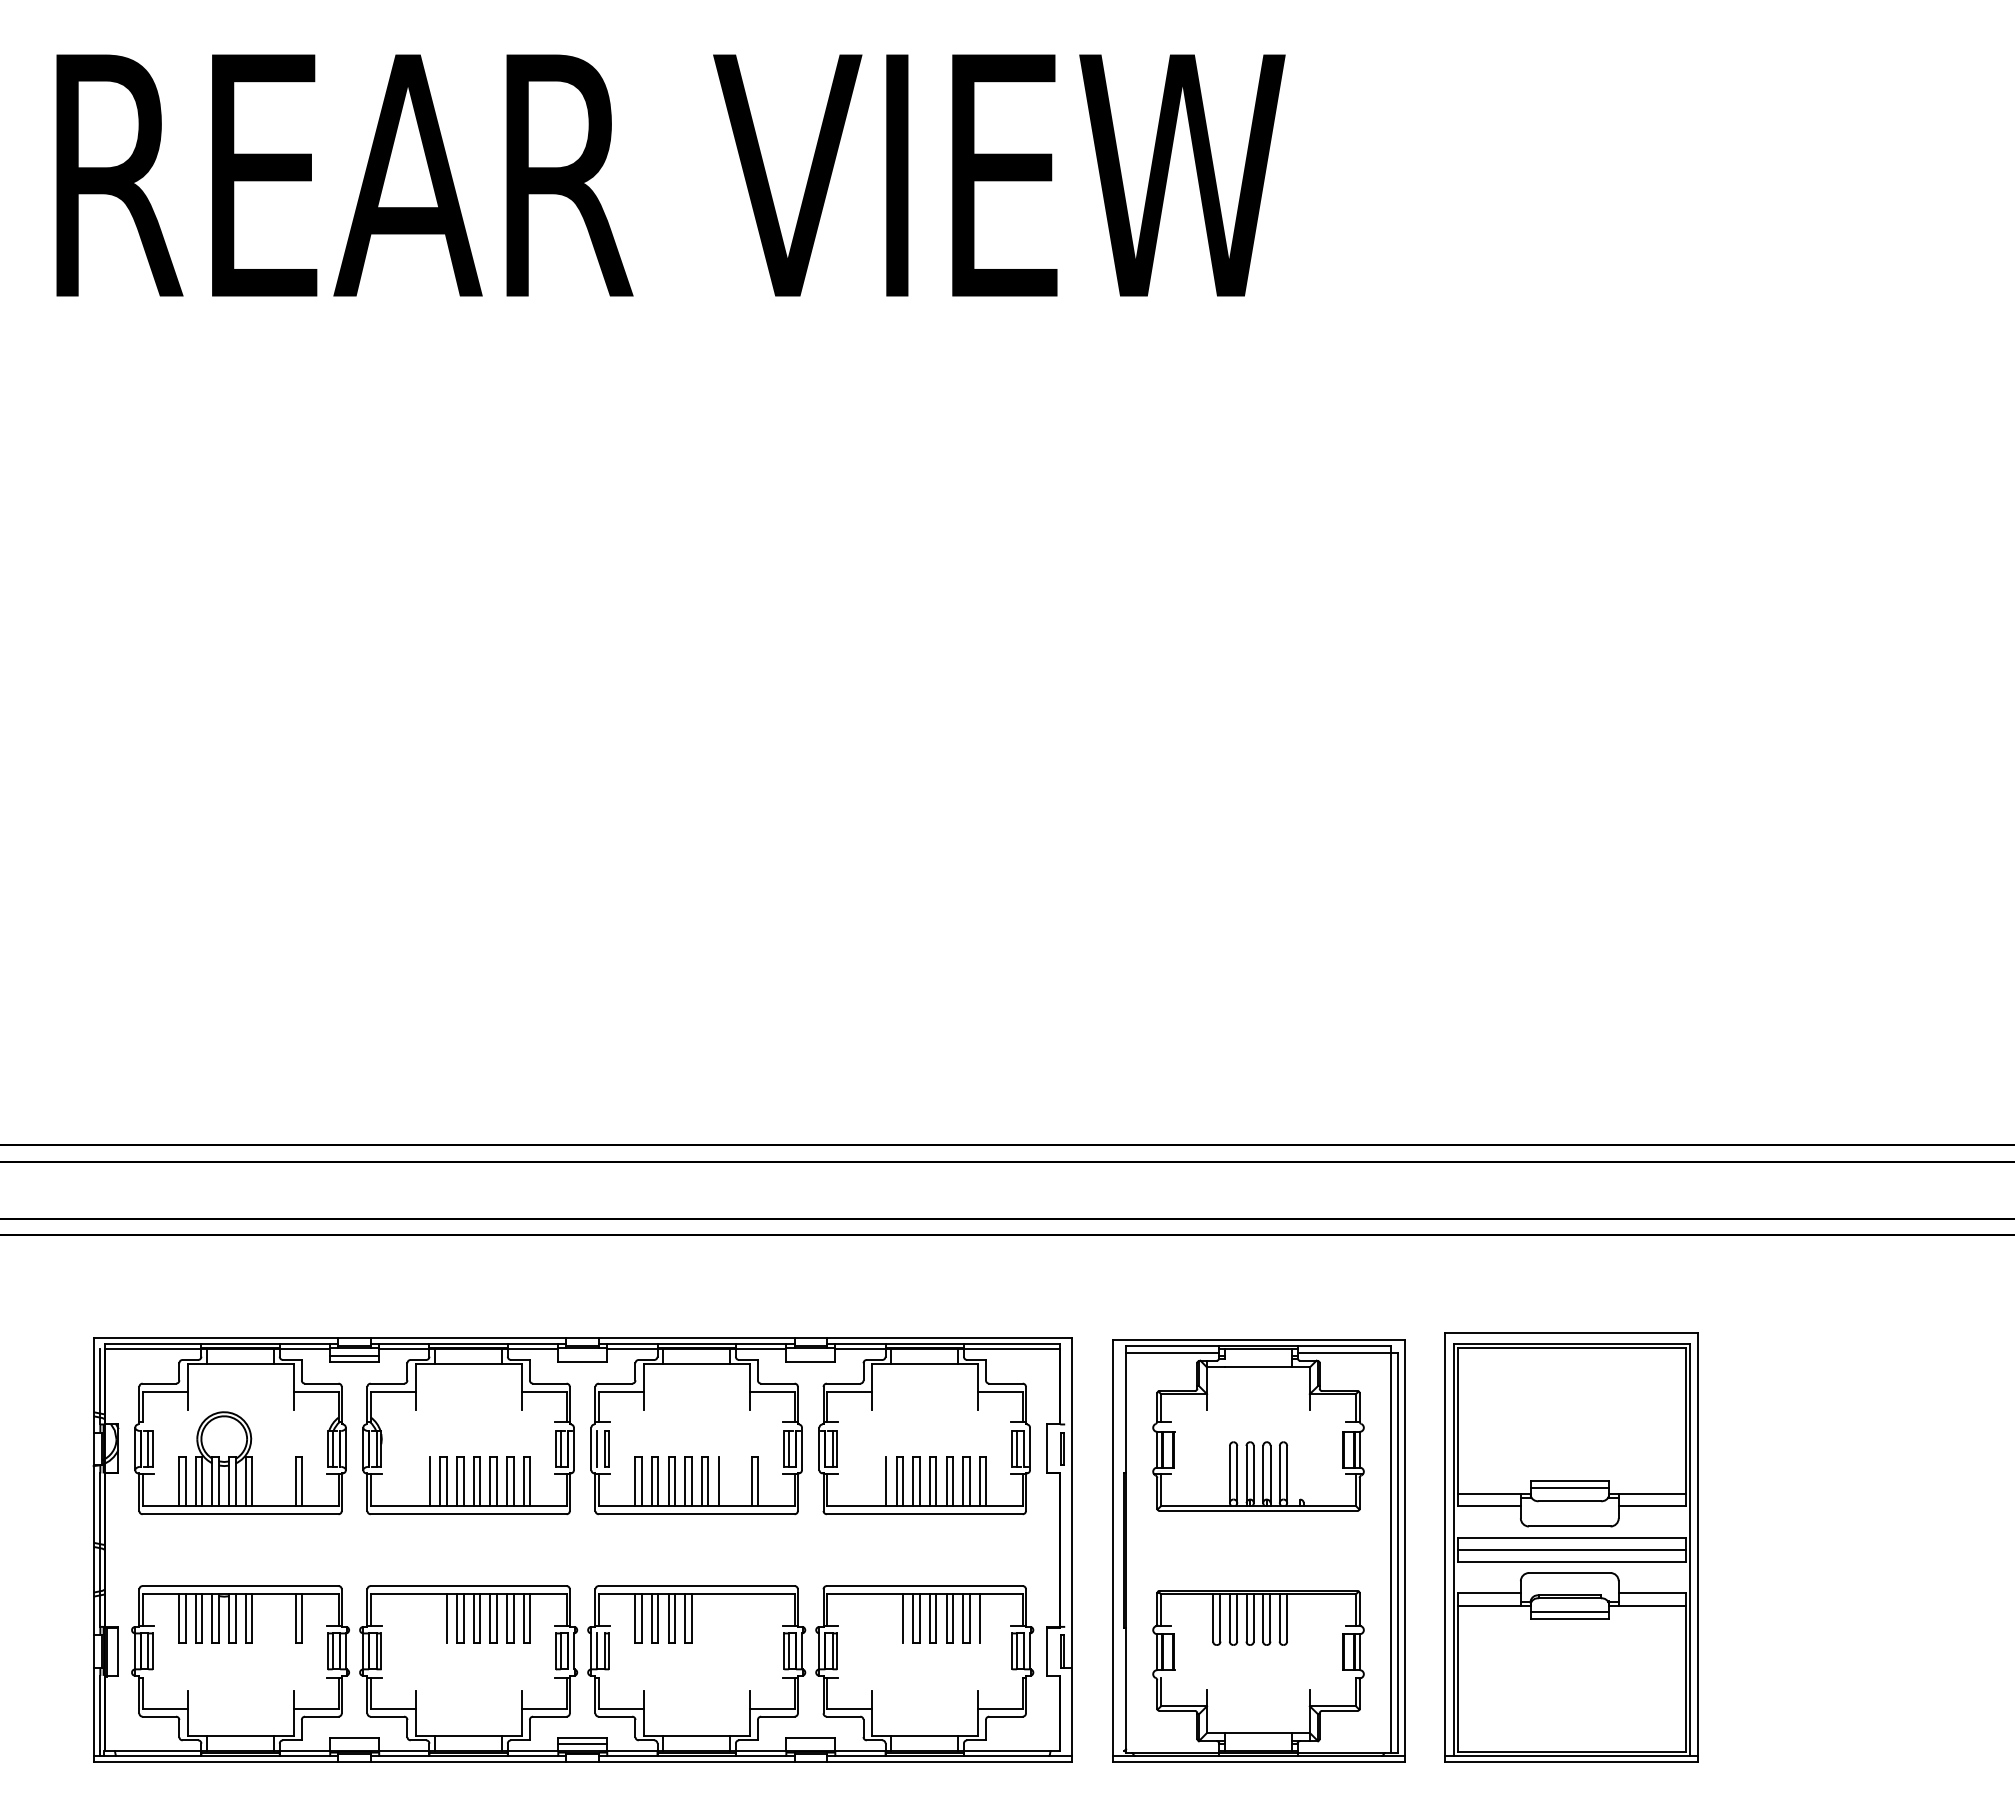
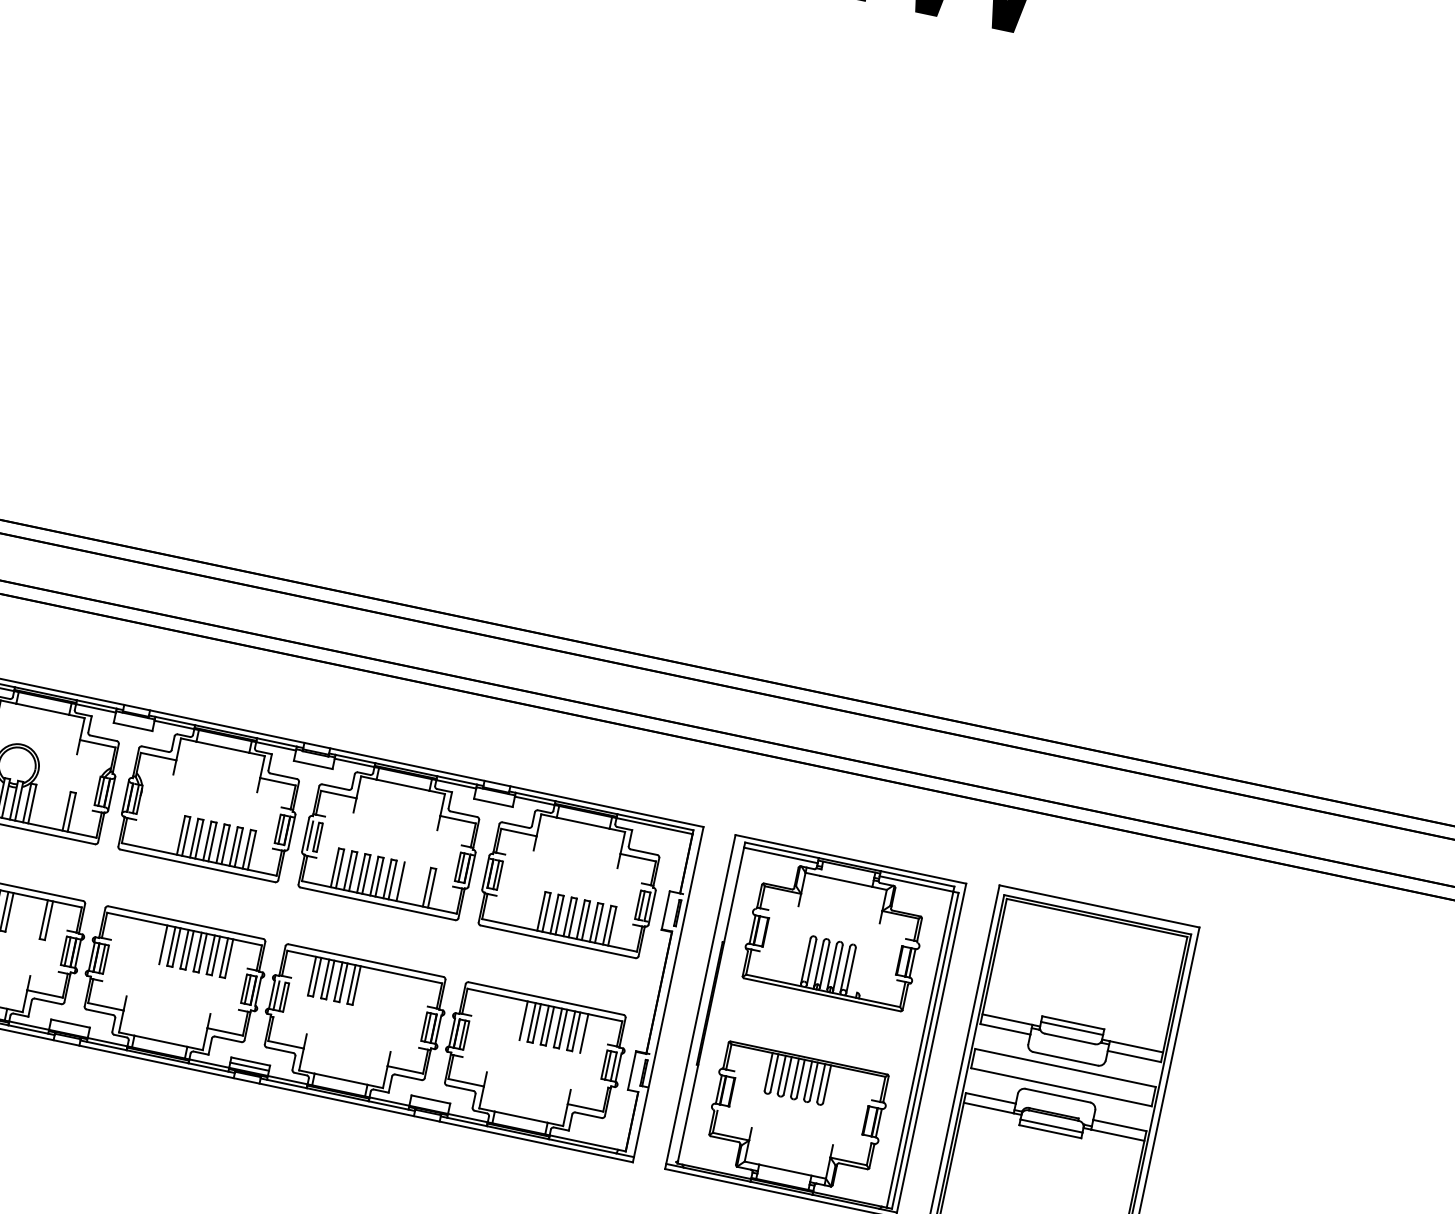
line: (354, 1355) -> (134, 721), removed
line: (430, 1481) -> (173, 833), removed
line: (886, 1481) -> (533, 909), removed
line: (1571, 1549) -> (1063, 1077), removed

